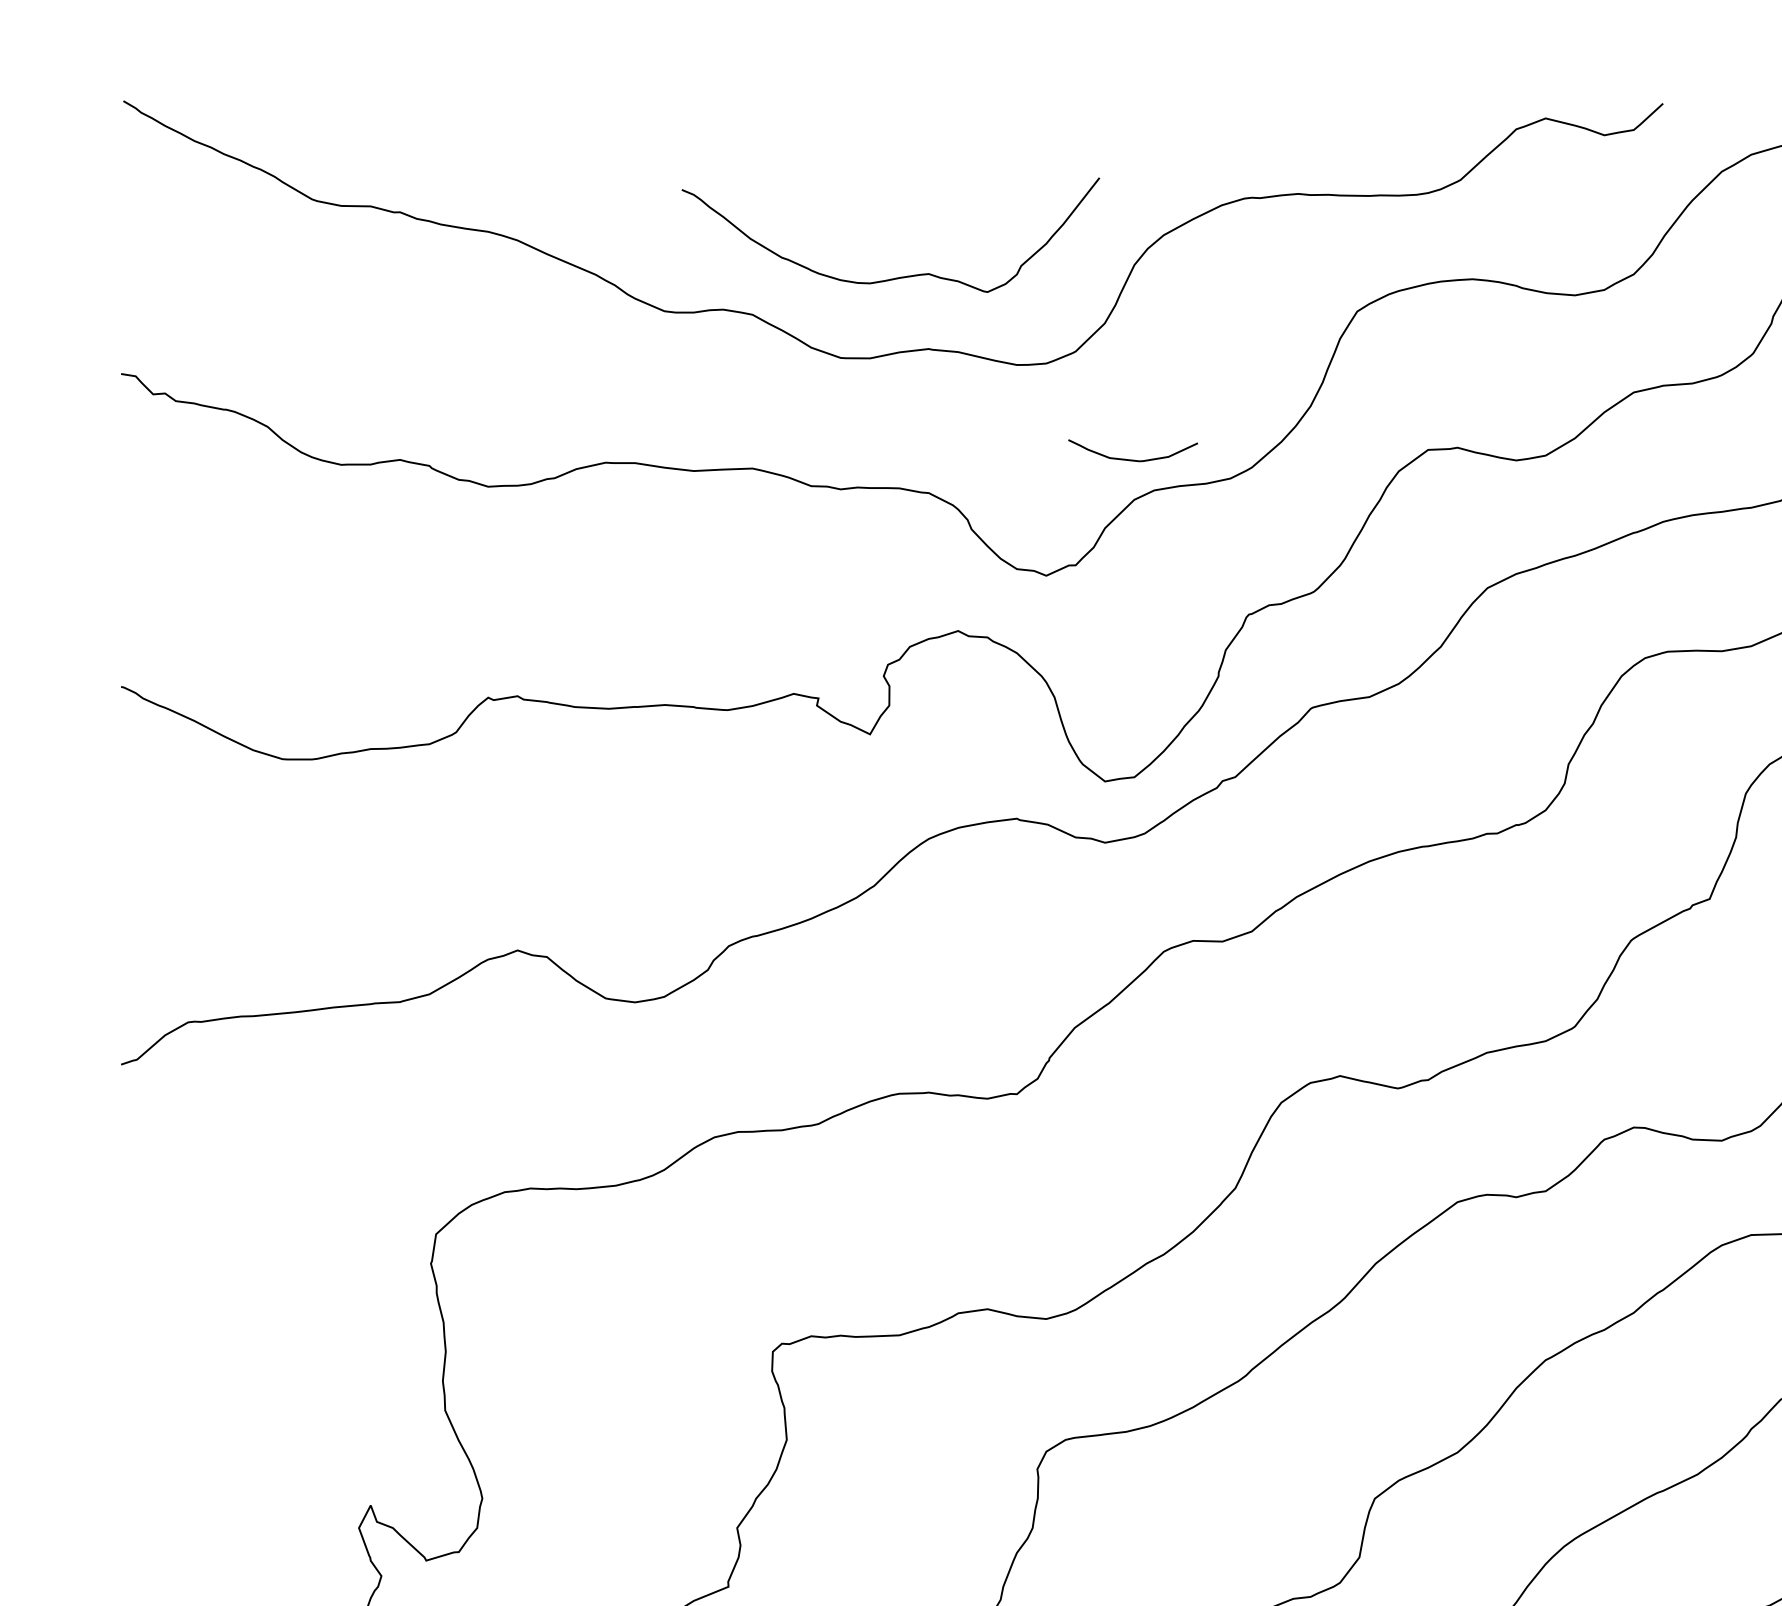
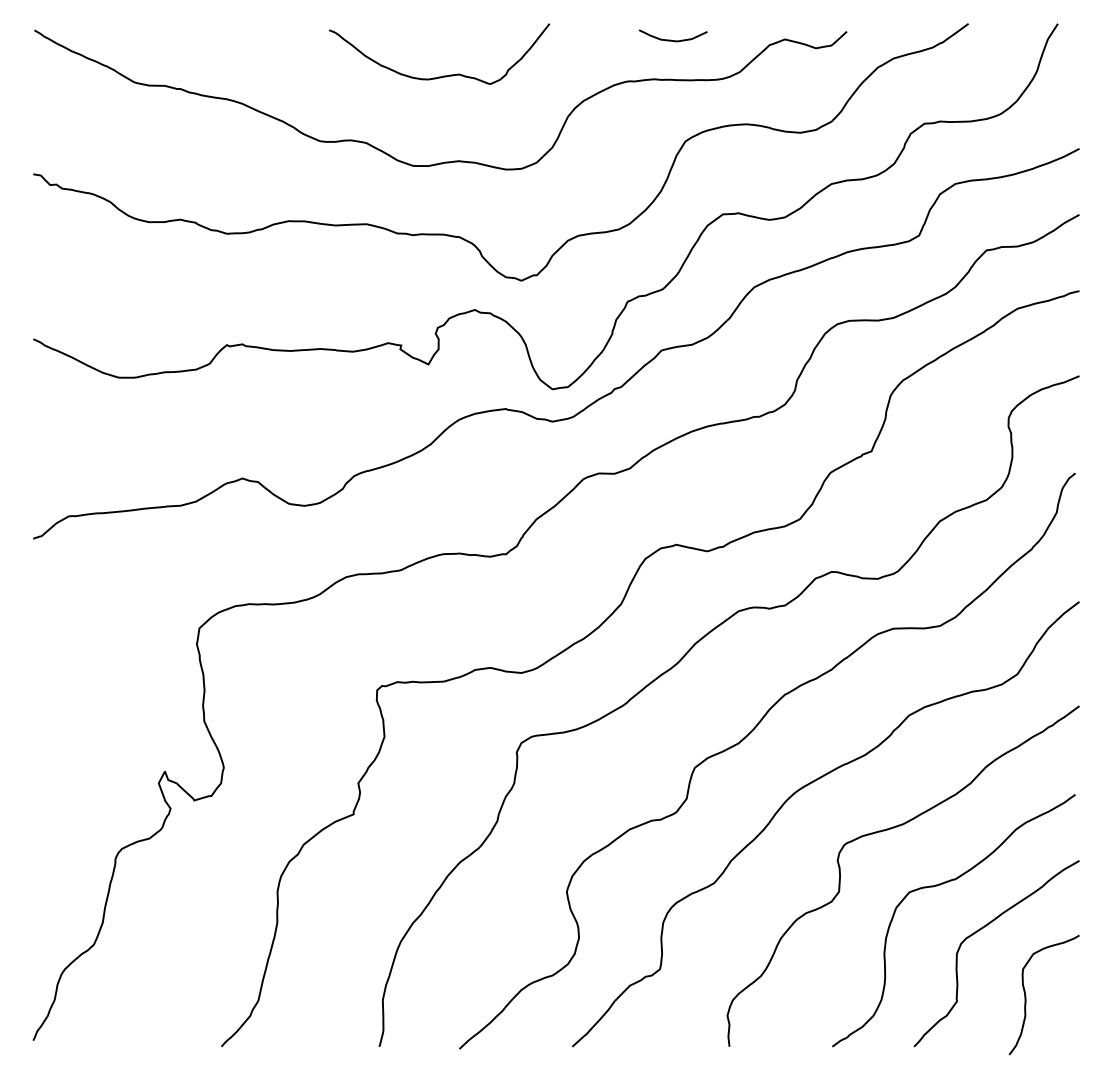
curve: (898, 275) -> (443, 75), moved
curve: (1129, 457) -> (671, 39), moved

